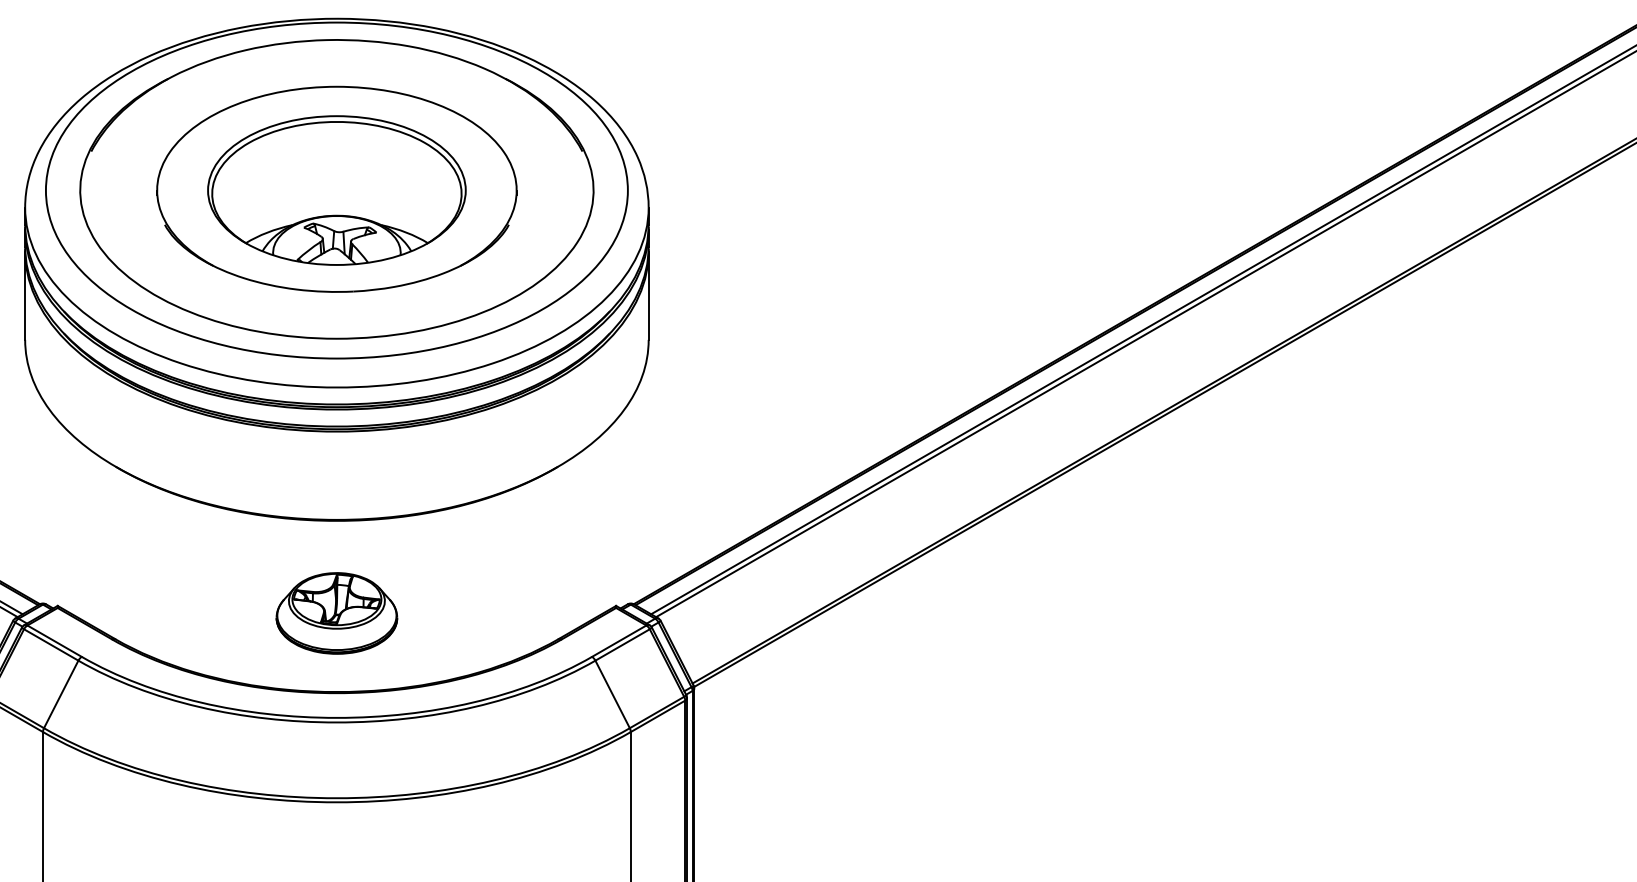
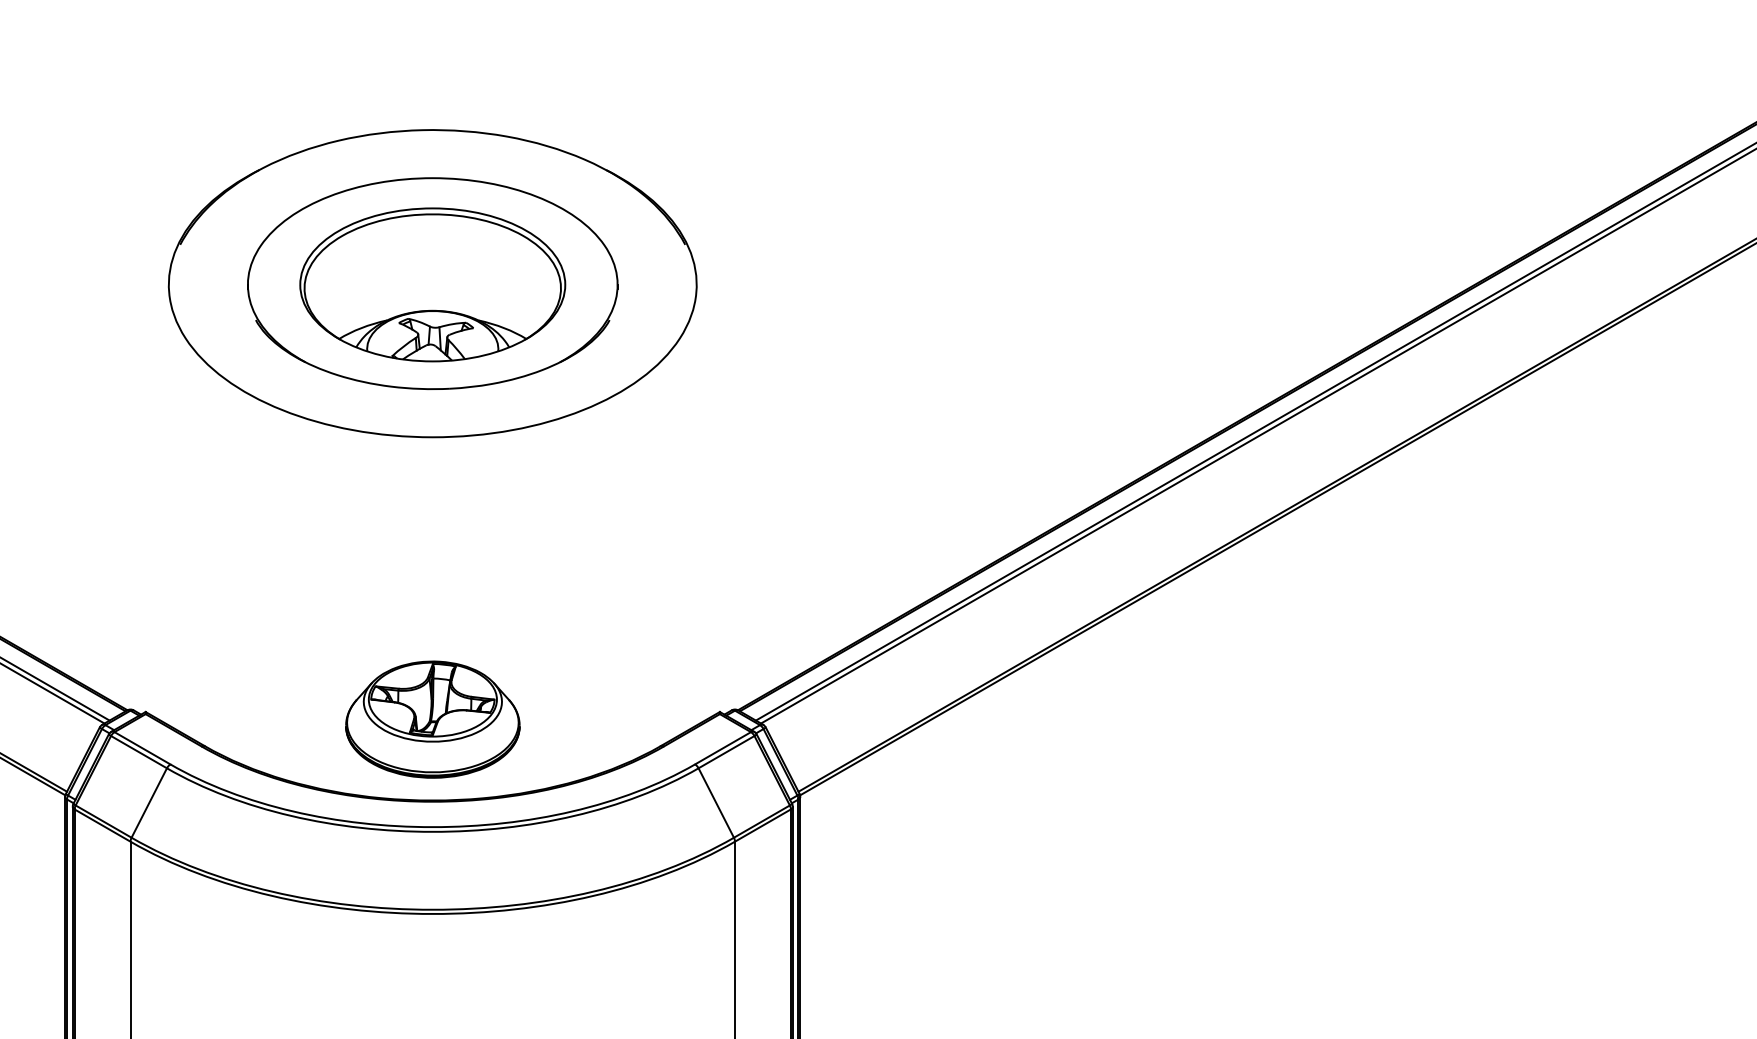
part: (336, 269) -> (432, 366), removed
part: (336, 613) -> (432, 719), size x1.4

